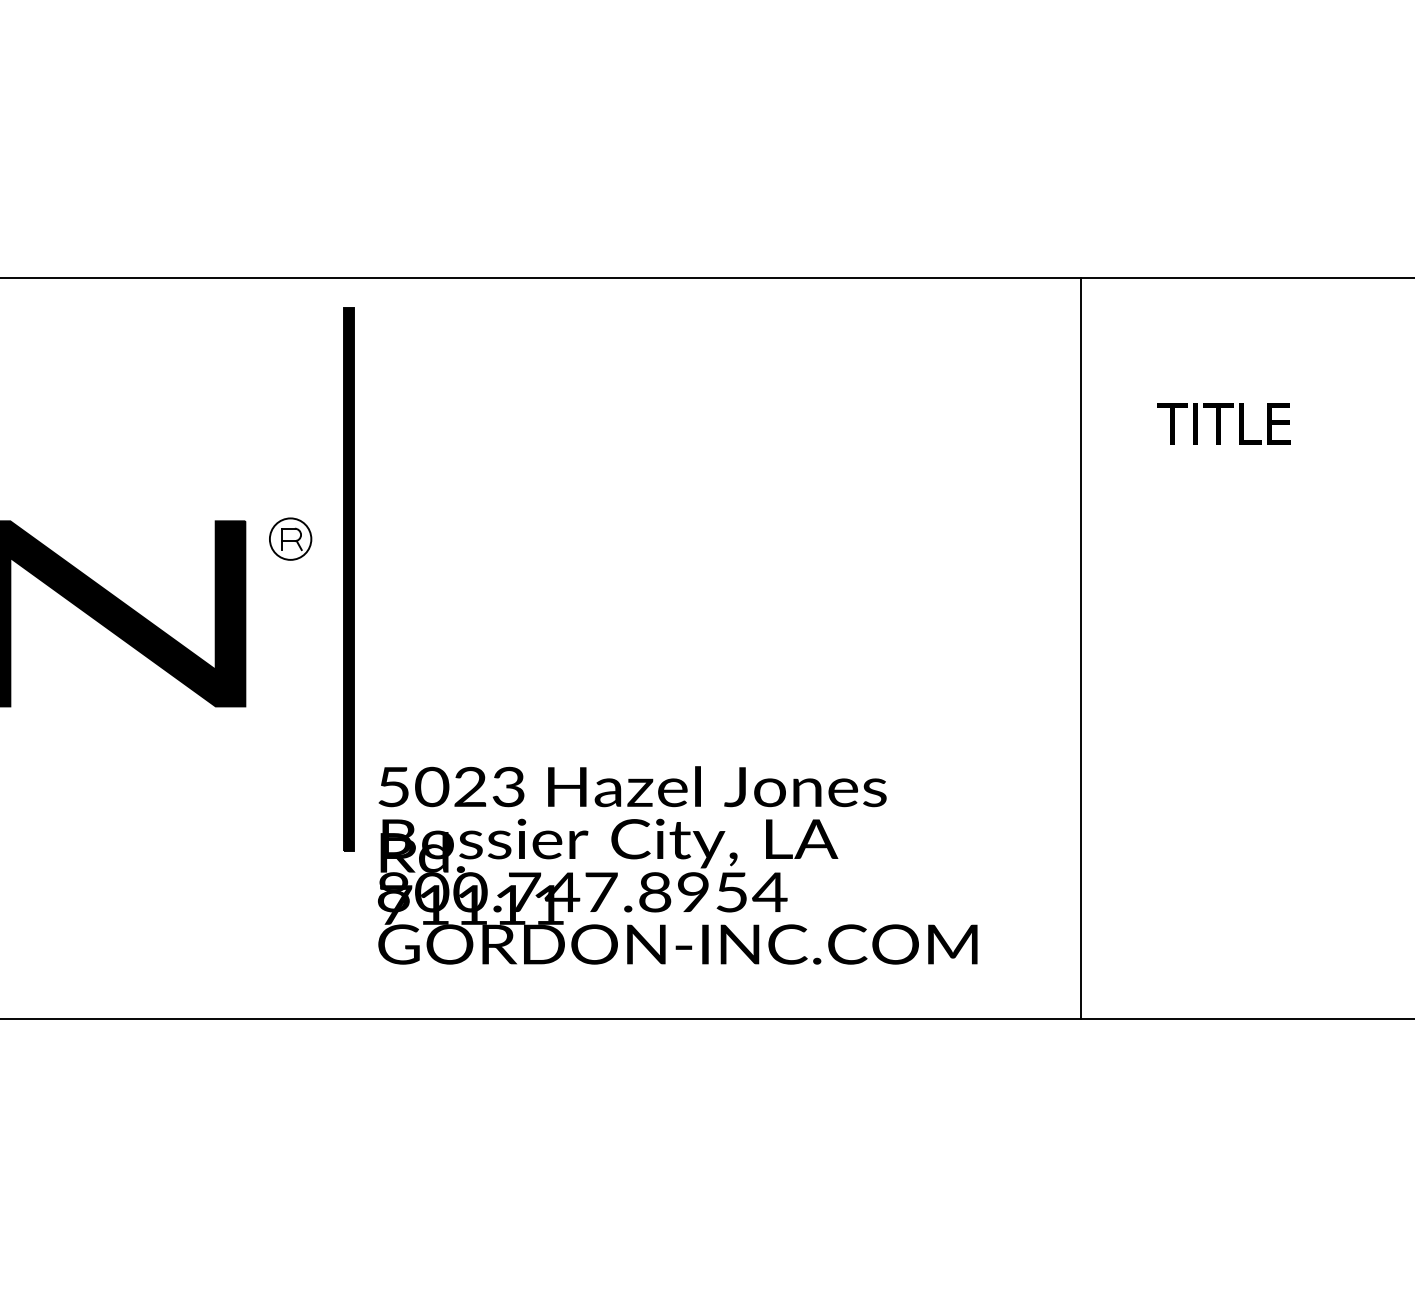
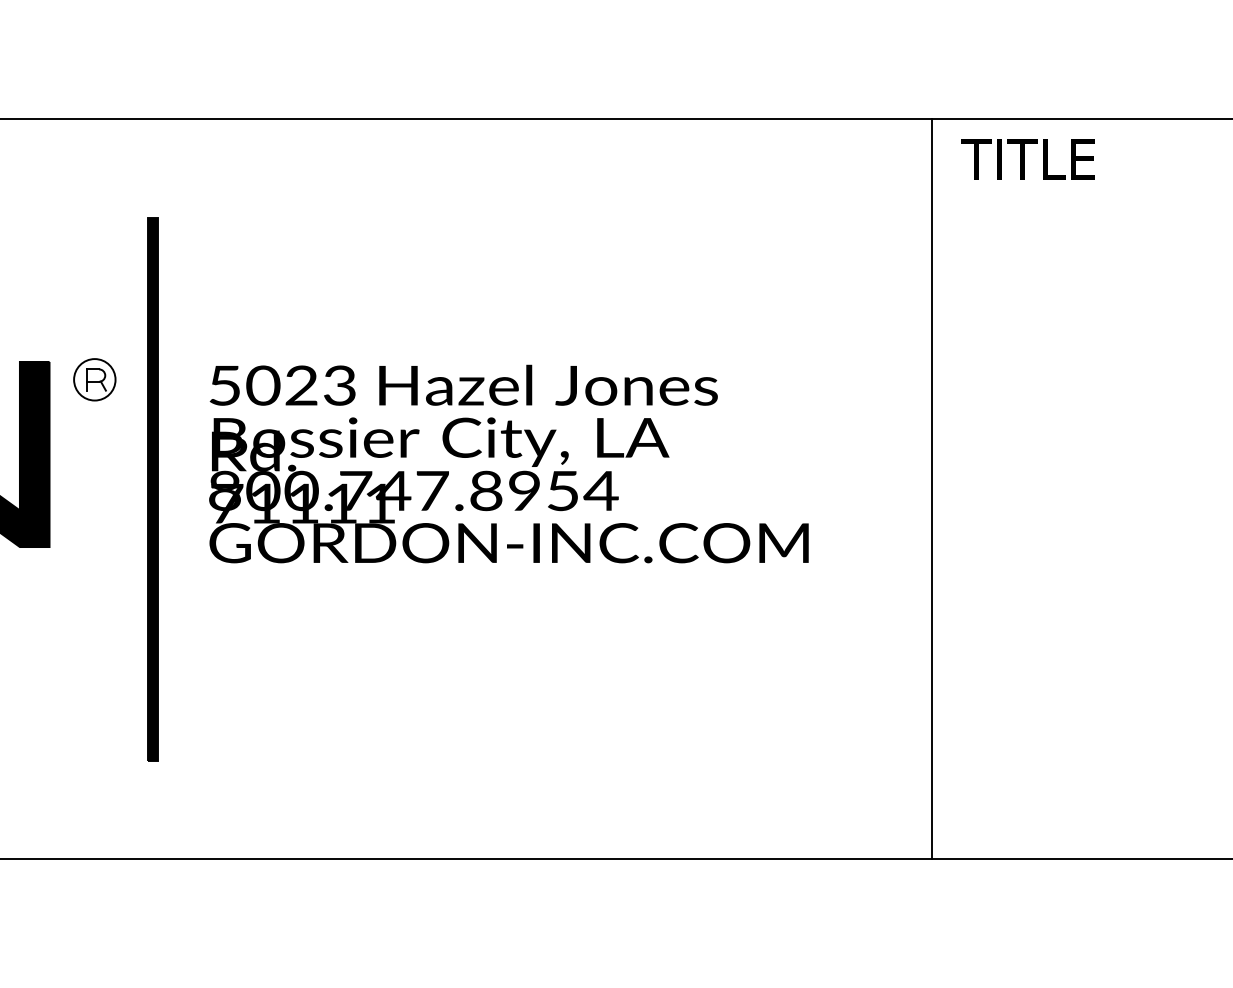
text: (1223, 423) -> (1027, 159), moved
part: (348, 579) -> (152, 489), moved
line: (1081, 648) -> (931, 489), moved
text: (677, 865) -> (508, 464), moved

